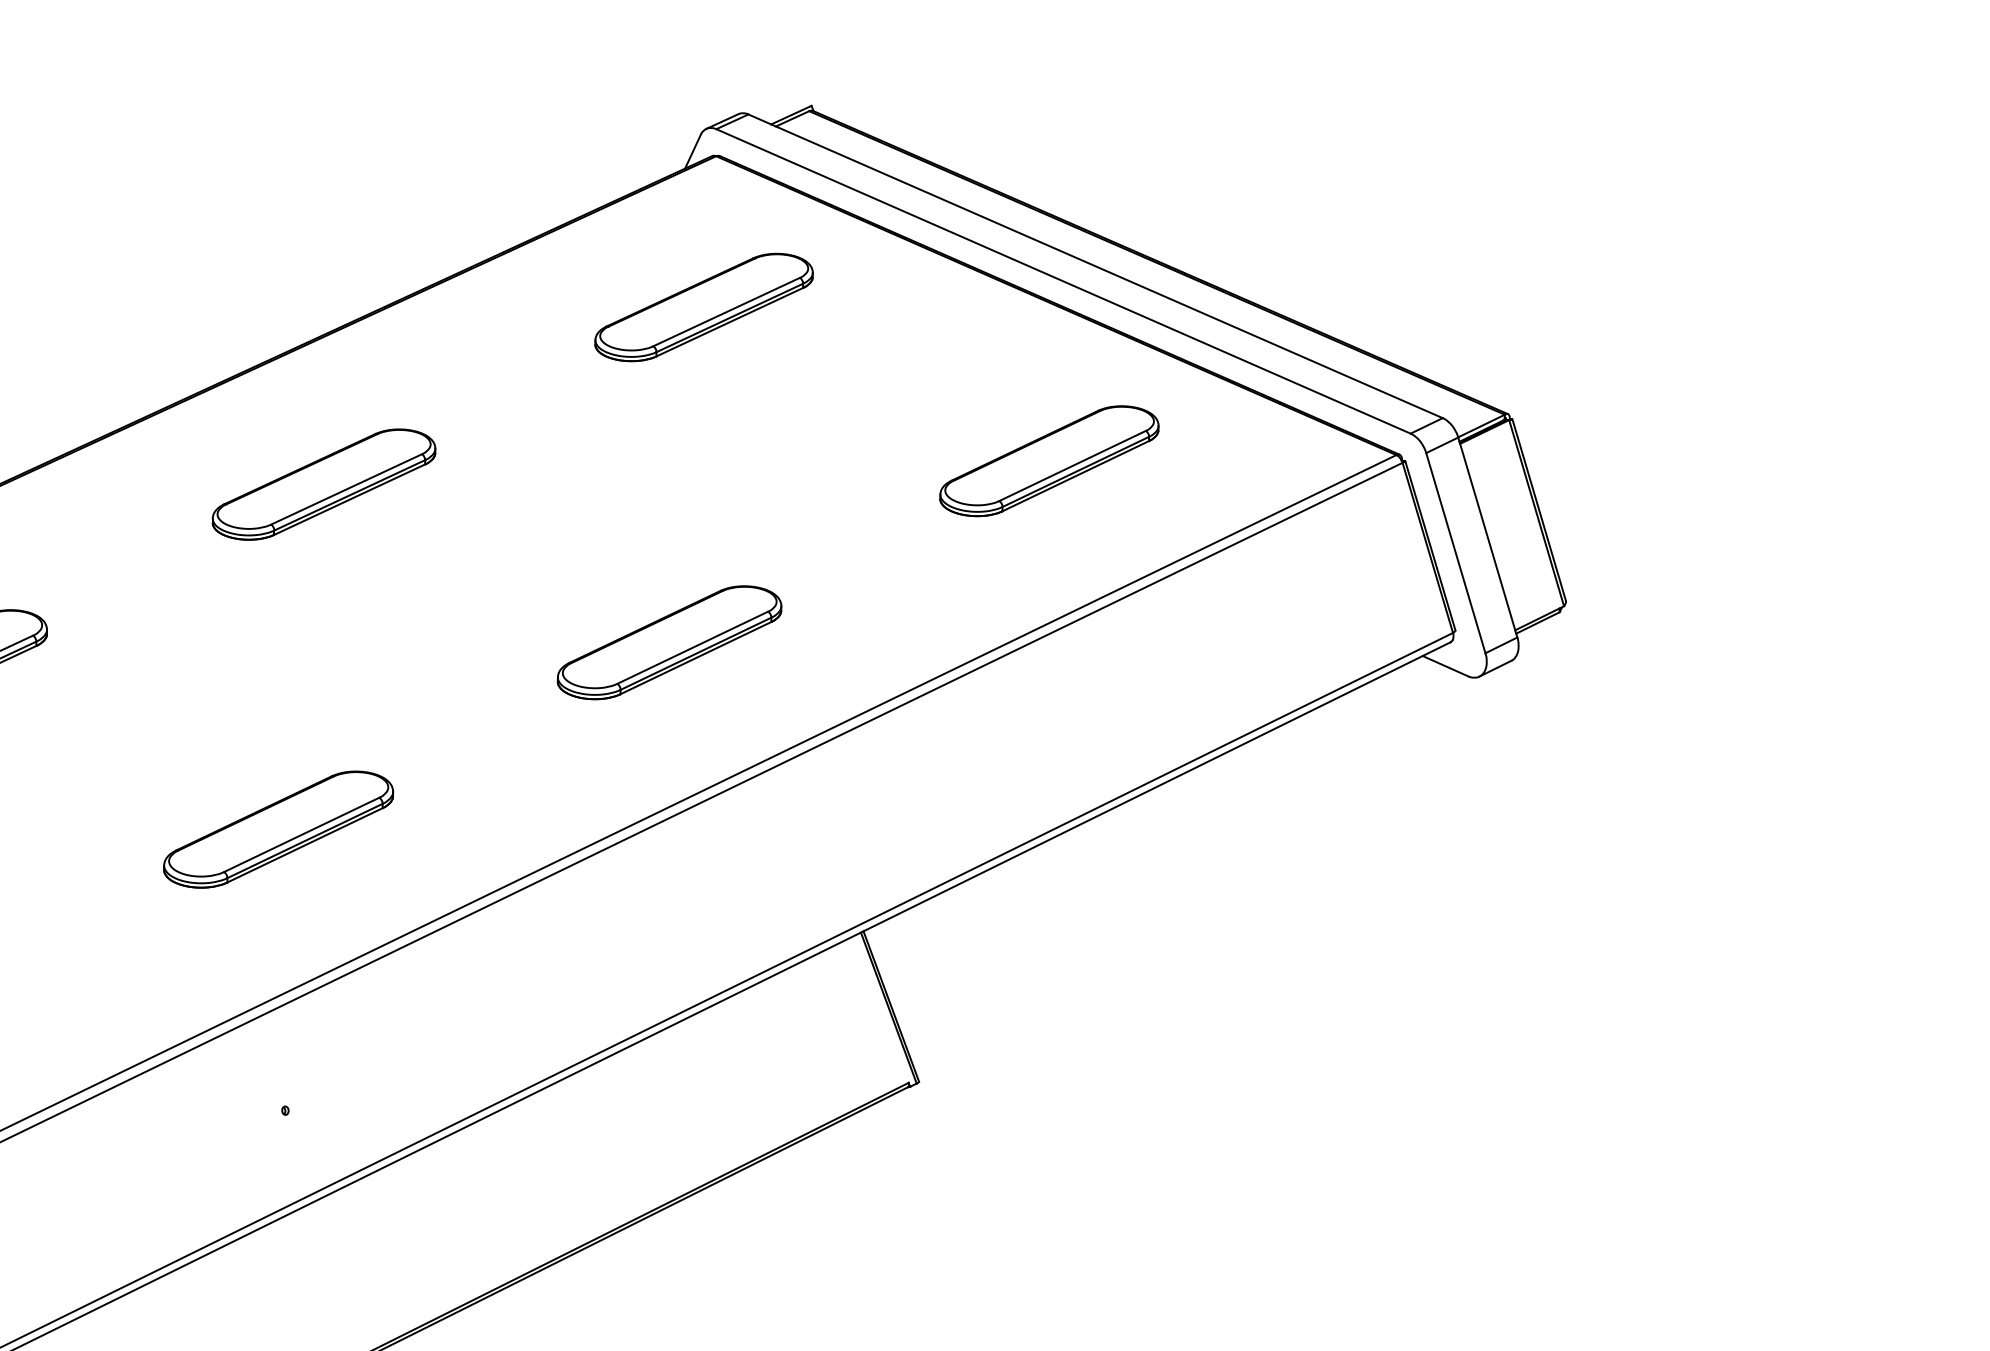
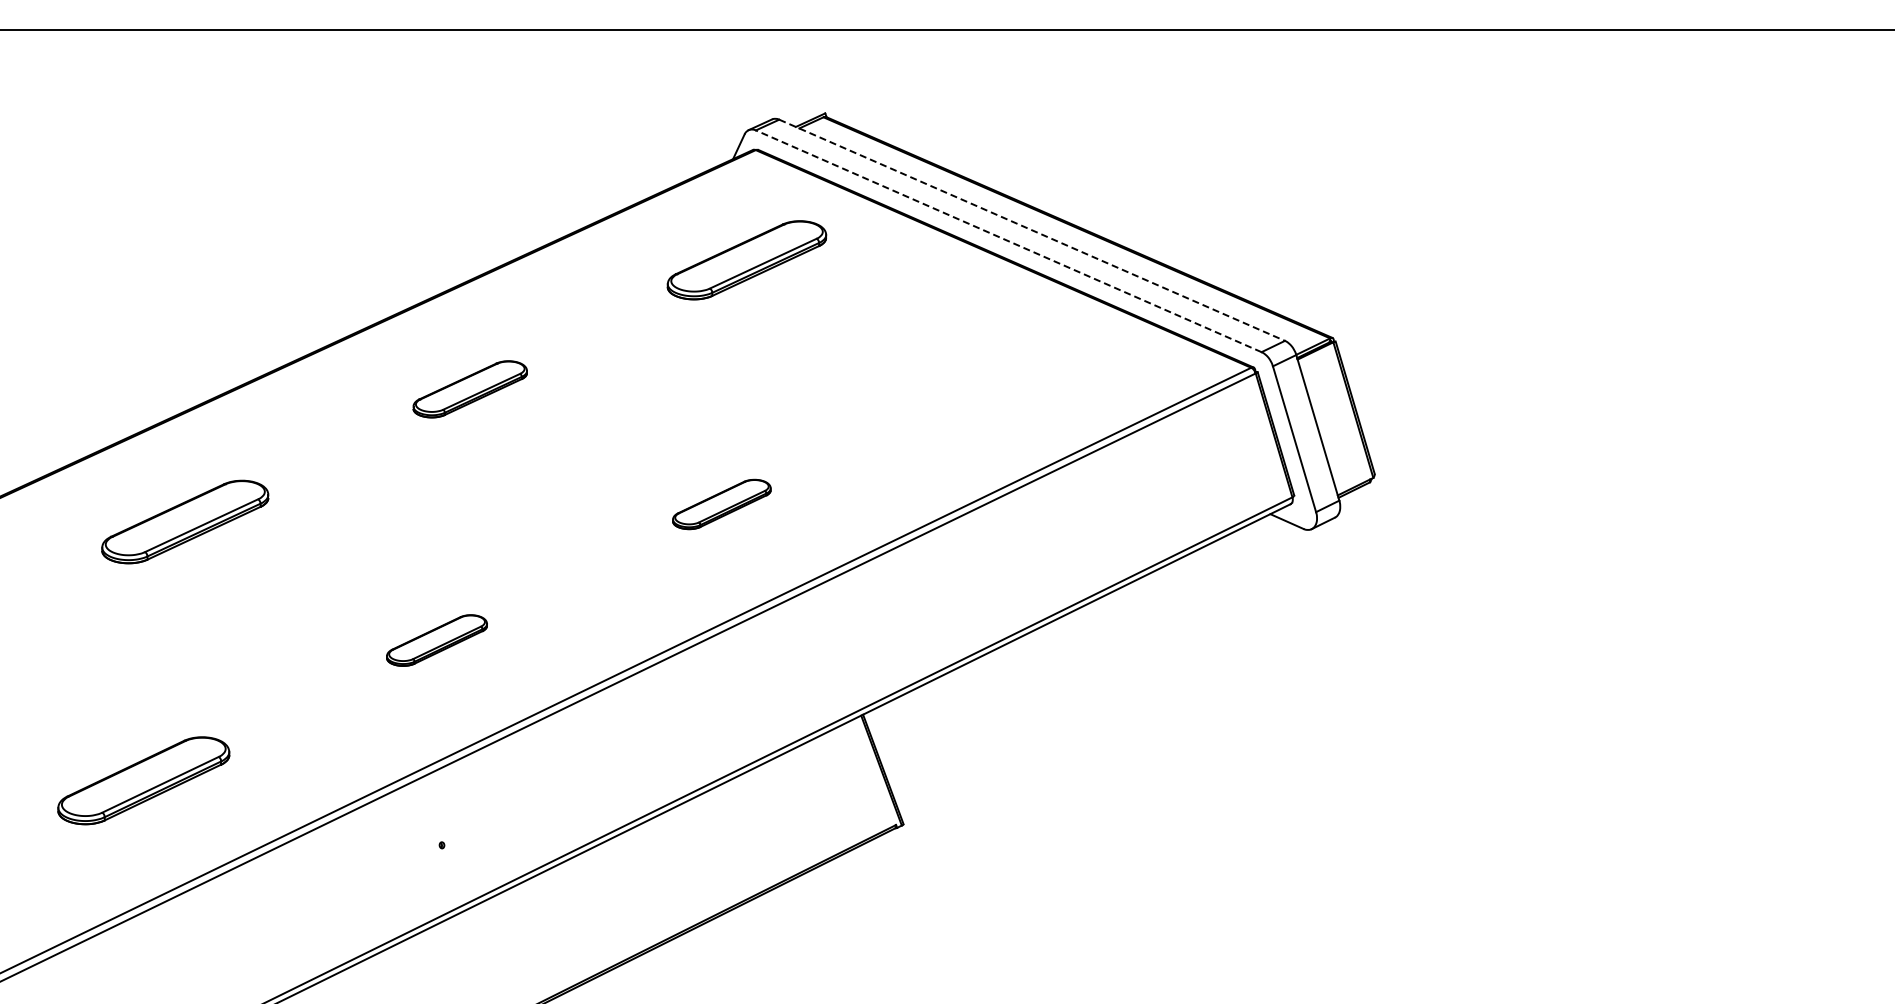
line: (1096, 266) -> (1032, 230), solid -> dashed
line: (1063, 281) -> (1008, 241), solid -> dashed
part: (1049, 461) -> (998, 372), removed
part: (324, 484) -> (470, 389), size x0.7
part: (669, 642) -> (721, 504), size x0.6
part: (277, 829) -> (436, 640), size x0.6

